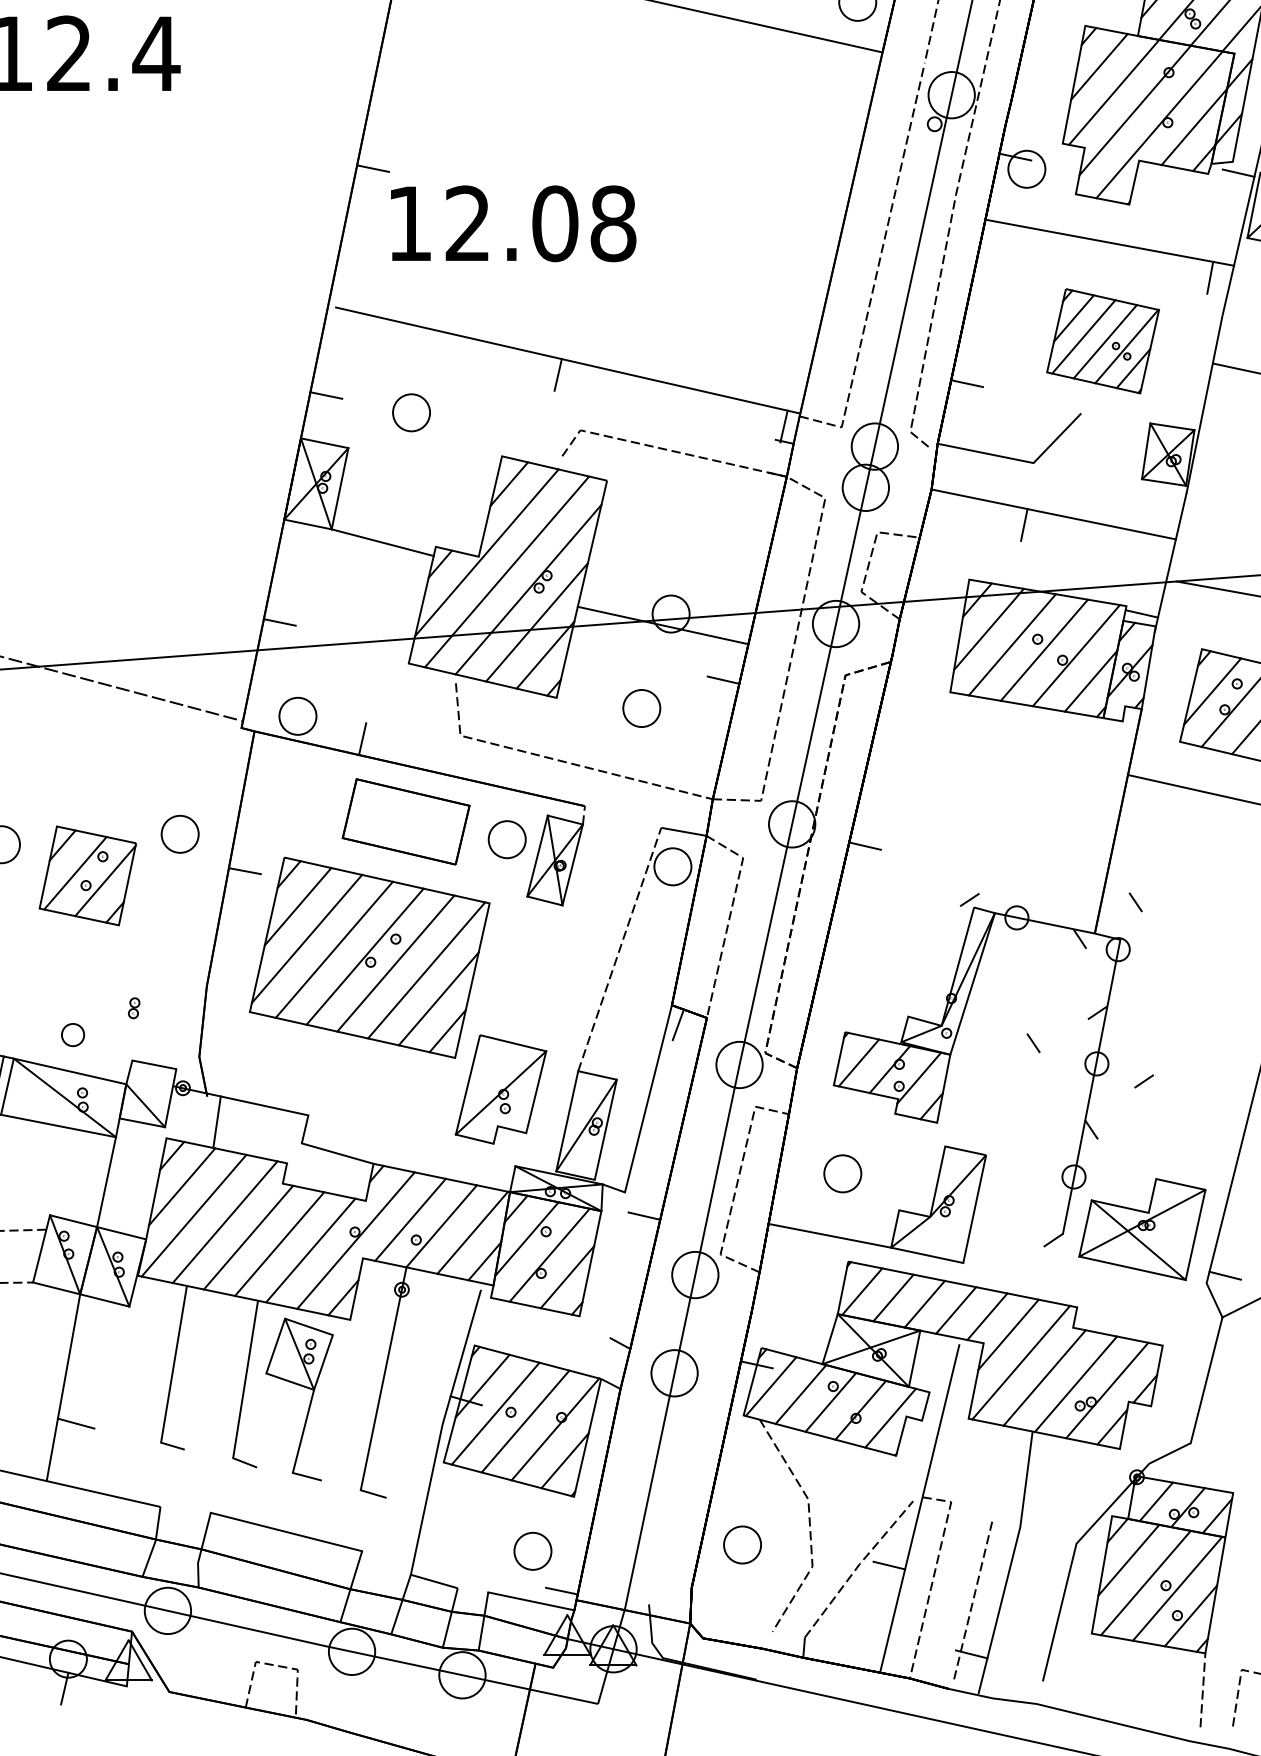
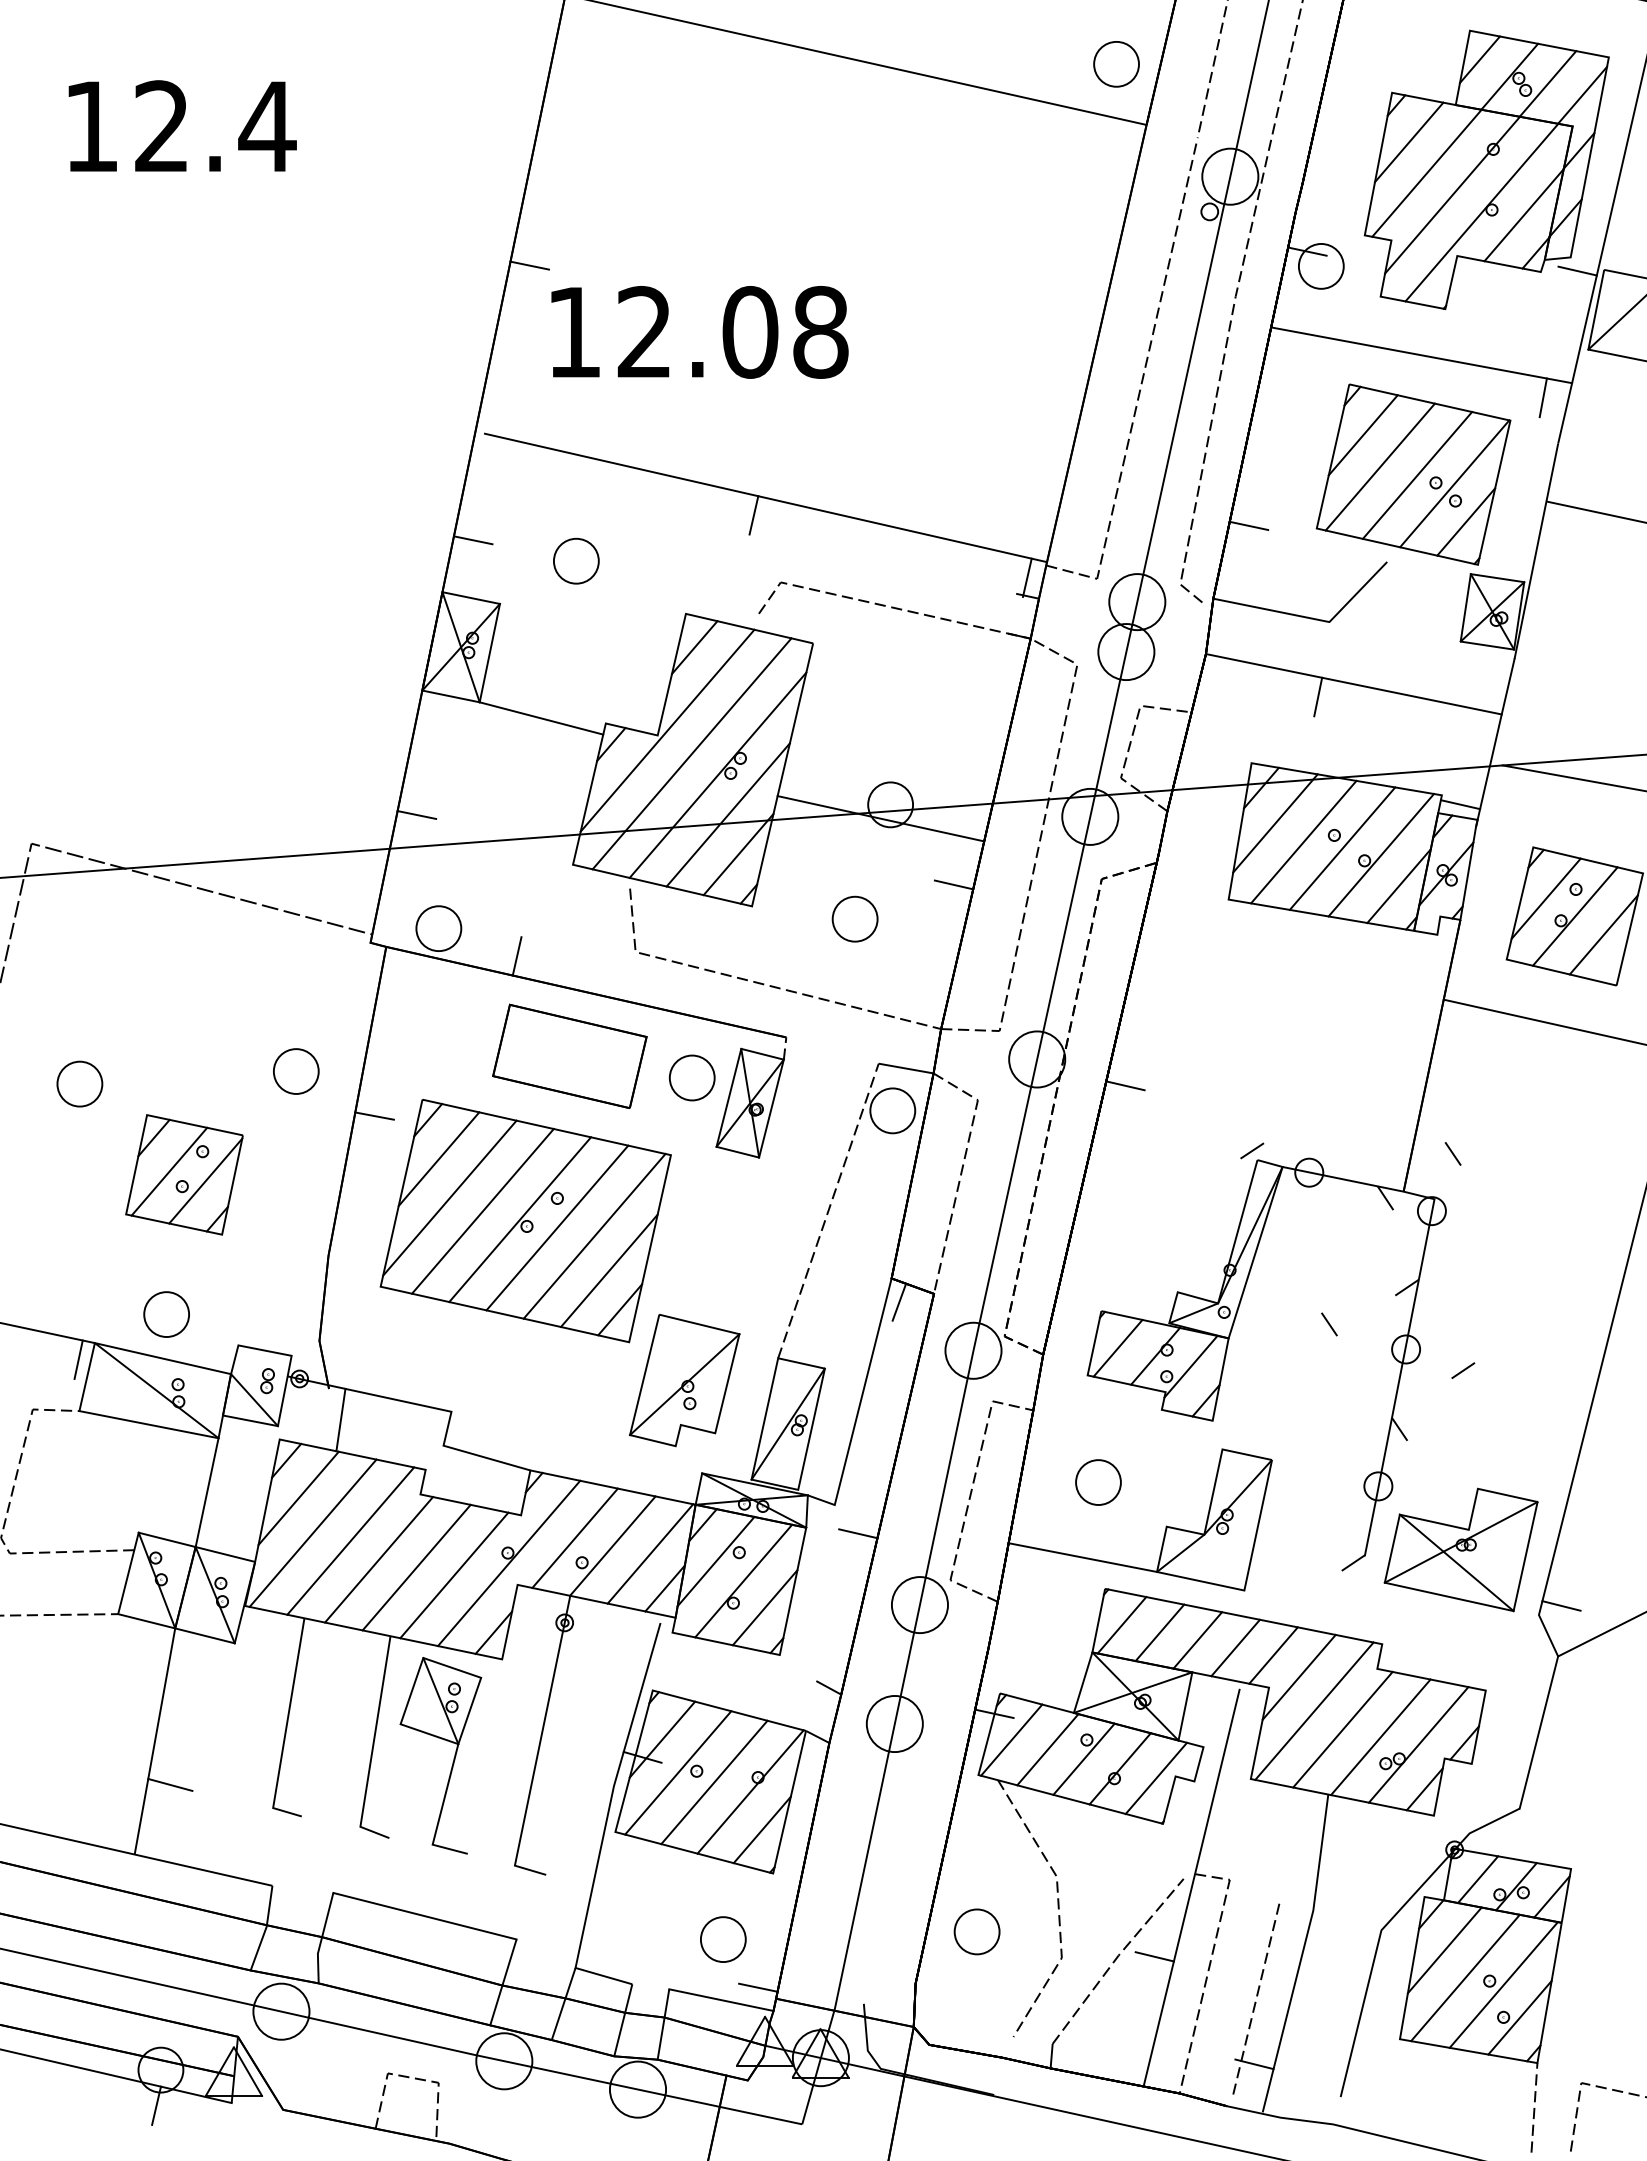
part: (1103, 341) -> (1413, 474), size x1.43
part: (87, 875) -> (184, 1174), moved
part: (134, 1008) -> (267, 1381), moved
part: (72, 1035) -> (166, 1314), size x1.67

